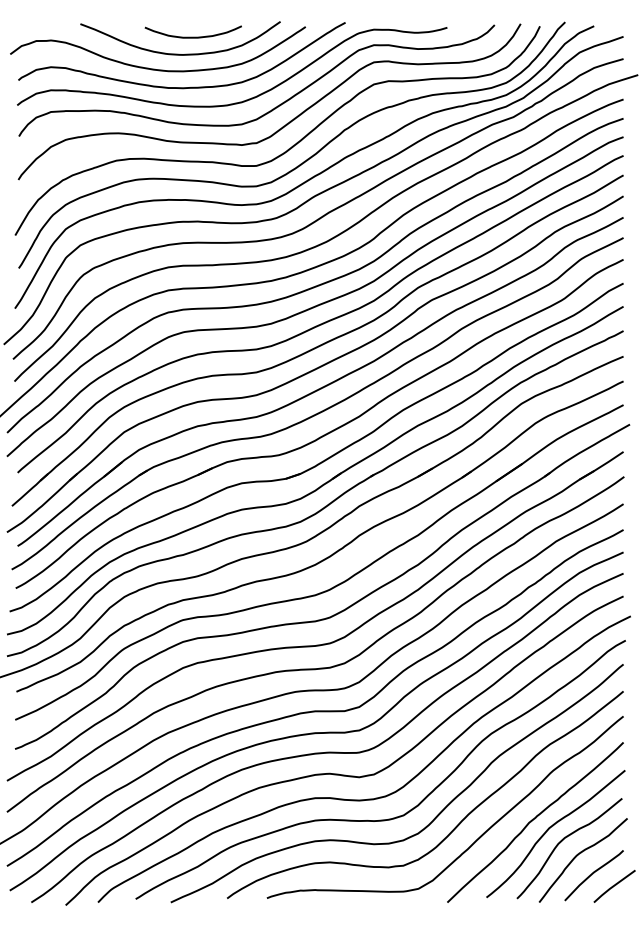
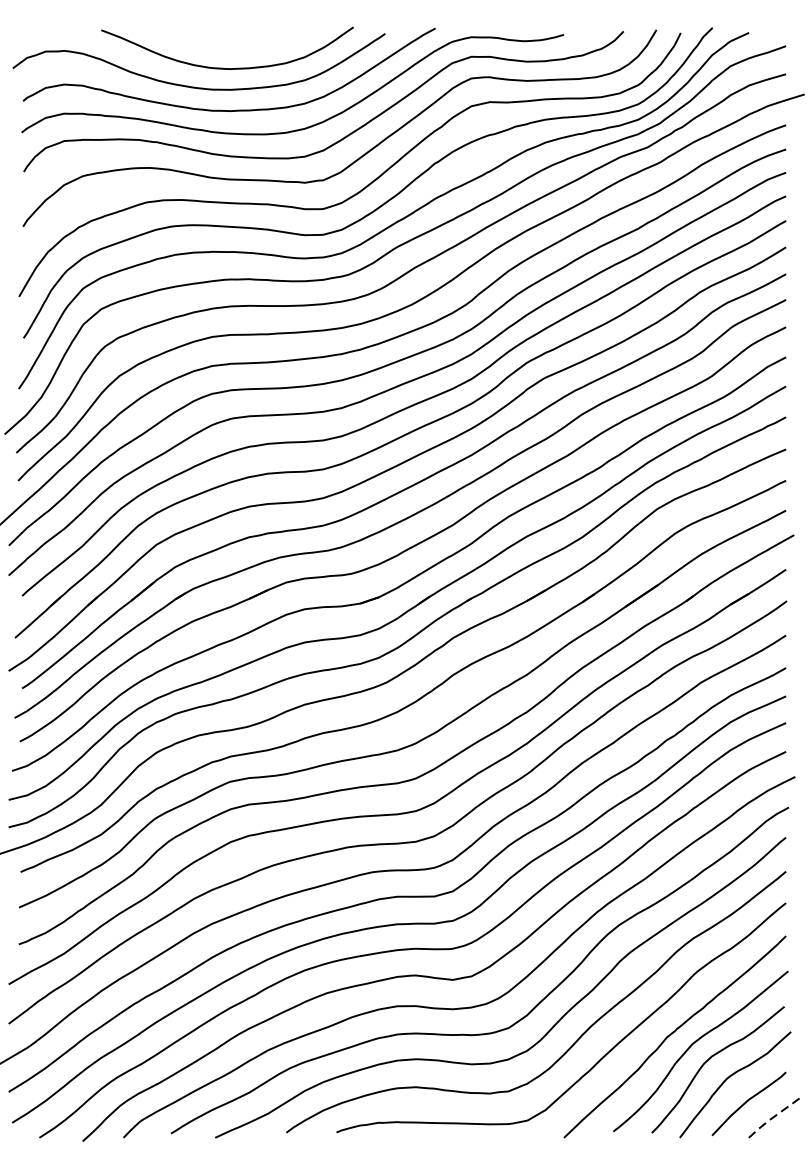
curve: (192, 36) -> (242, 45), removed
line: (613, 886) -> (773, 1117), solid -> dashed

